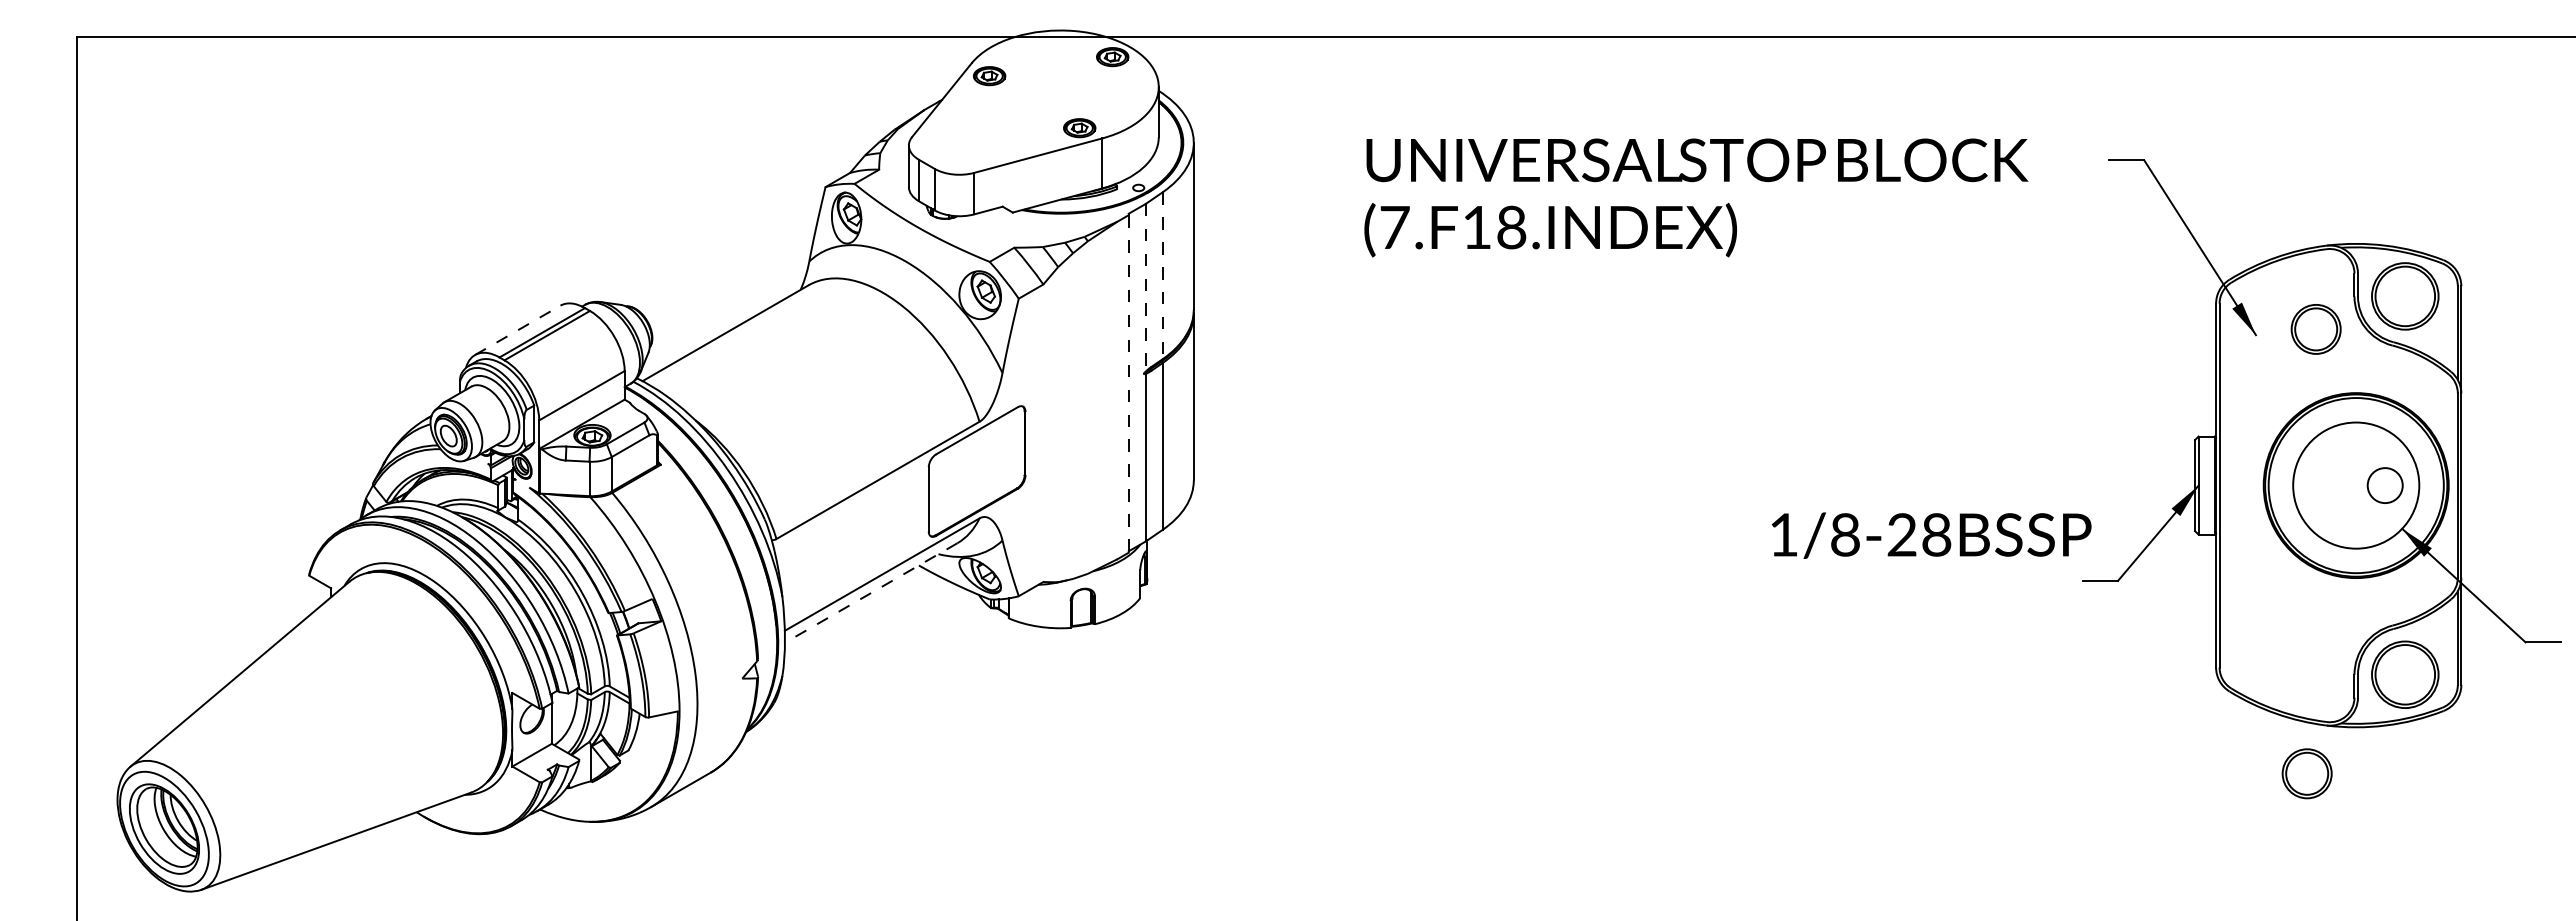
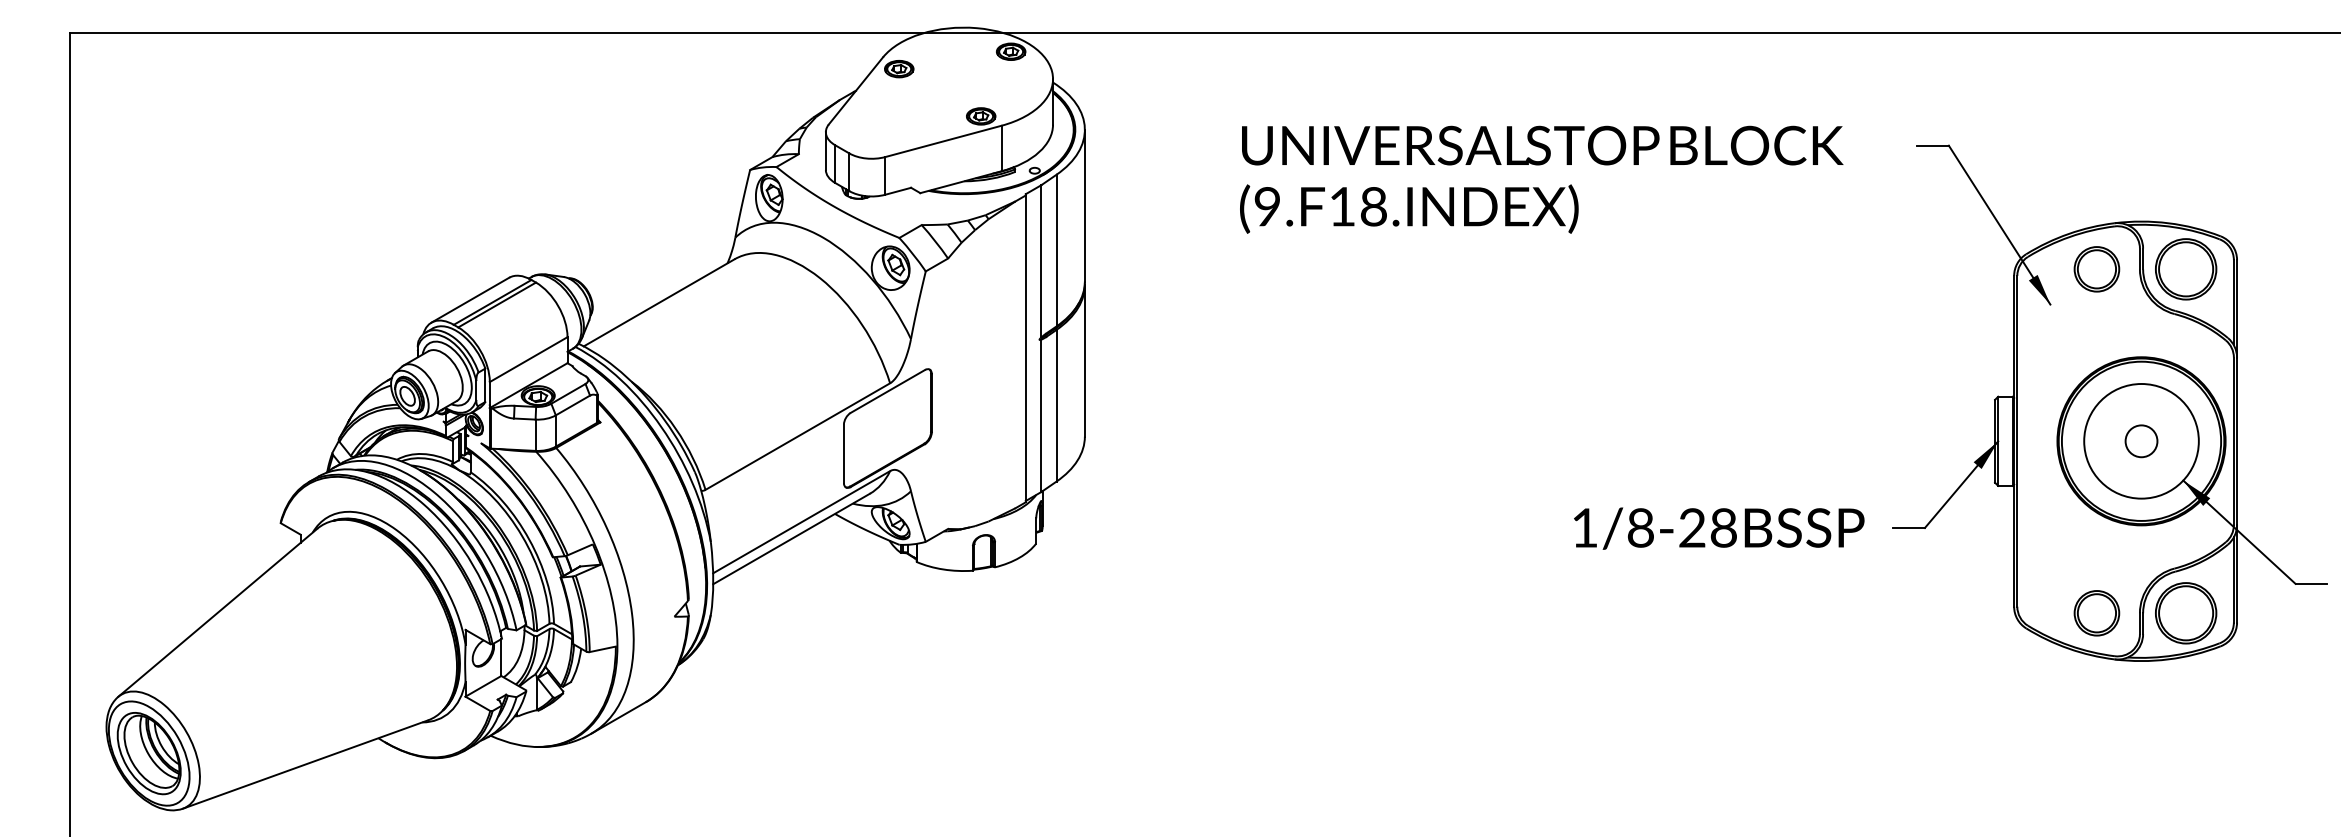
text: (1394, 226) -> (1267, 205), (7.F18.INDEX) -> (9.F18.INDEX)
line: (1162, 276) -> (1056, 251), dashed -> solid
line: (1146, 287) -> (1041, 261), dashed -> solid
part: (2315, 329) -> (2096, 269), moved
line: (518, 330) -> (471, 300), dashed -> solid
line: (1128, 383) -> (1025, 348), dashed -> solid
circle: (2384, 485) -> (2140, 441), moved
text: (1931, 535) -> (1719, 528), moved
line: (871, 593) -> (791, 539), dashed -> solid
part: (2306, 773) -> (2096, 613), moved

